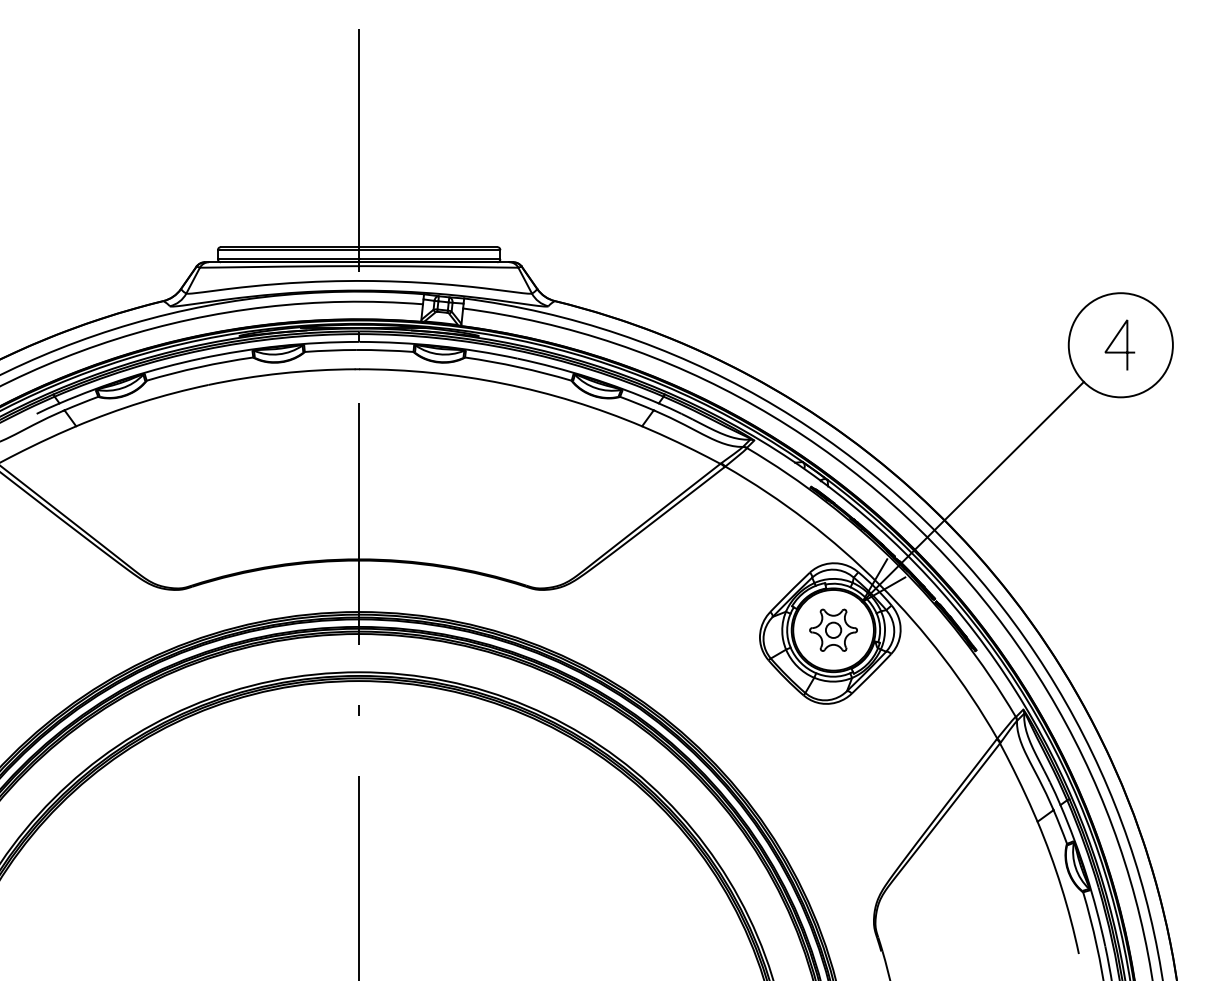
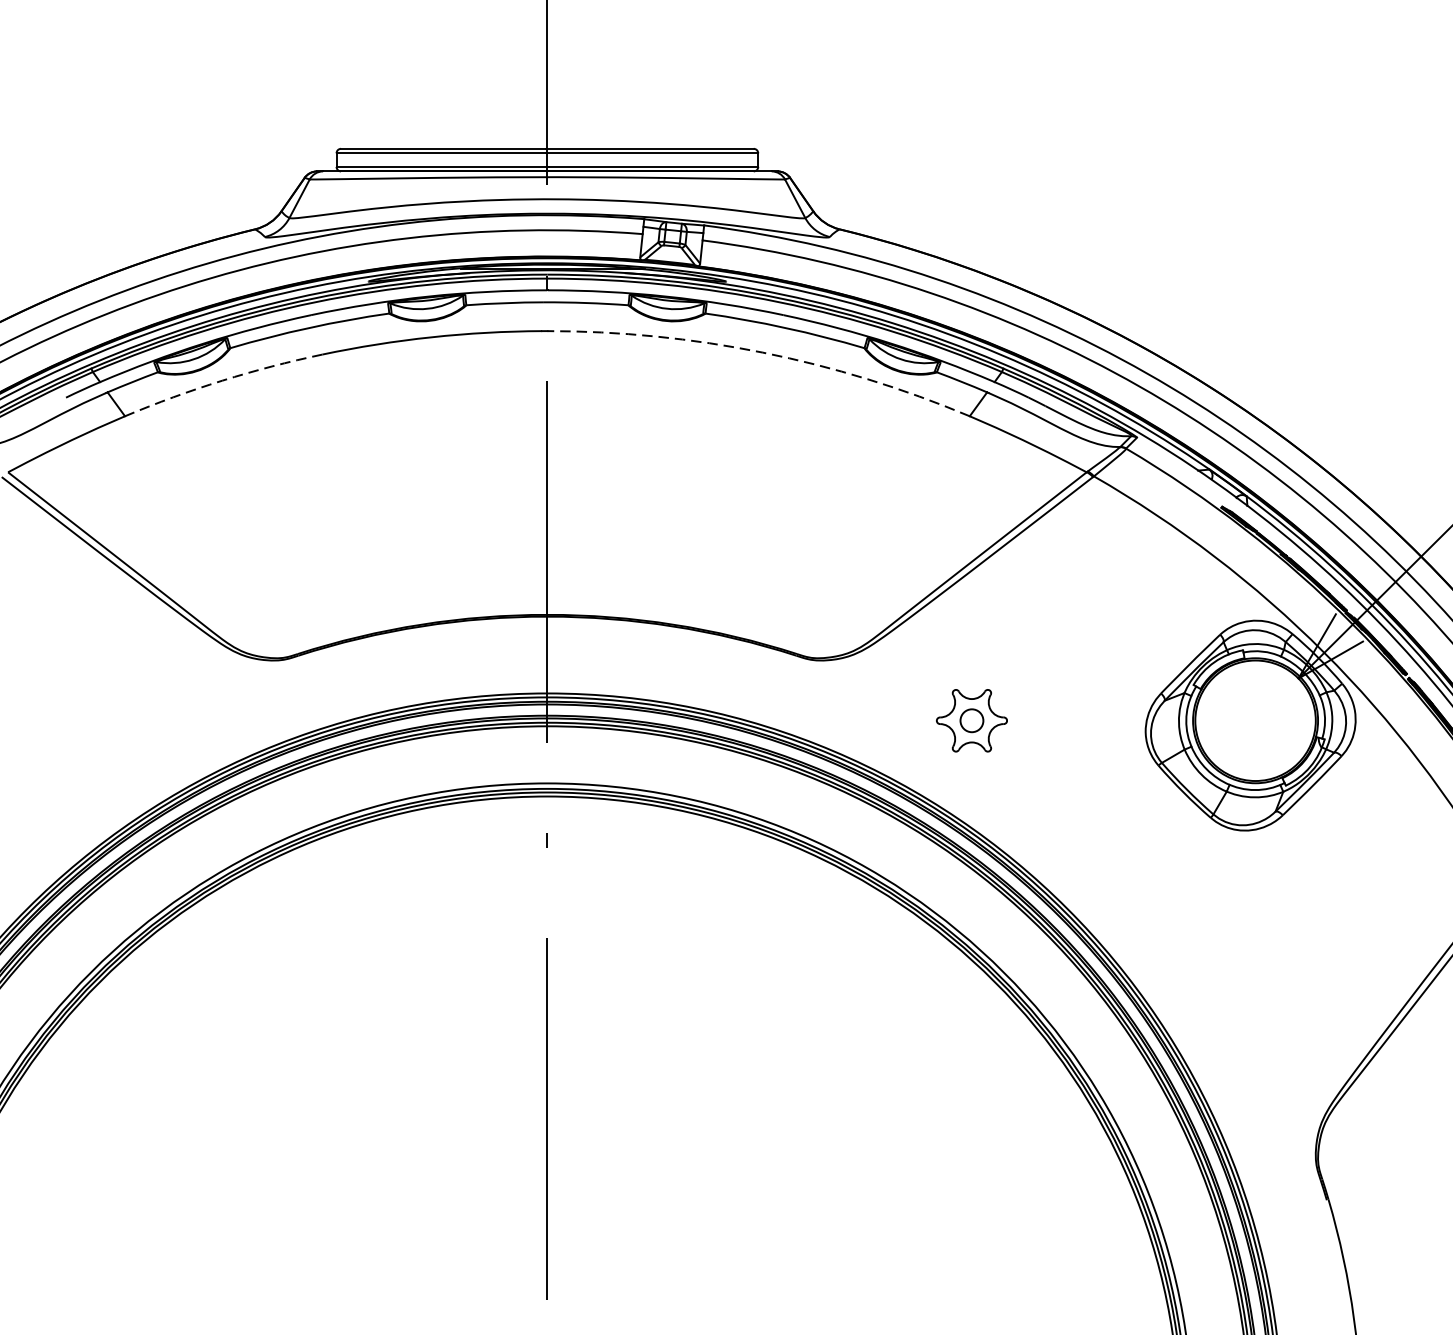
arc: (503, 383) -> (762, 352), solid -> dashed
arc: (141, 402) -> (222, 380), solid -> dashed
part: (833, 629) -> (971, 719), moved

